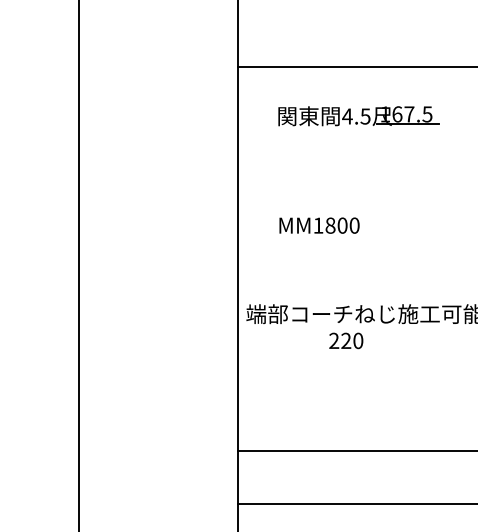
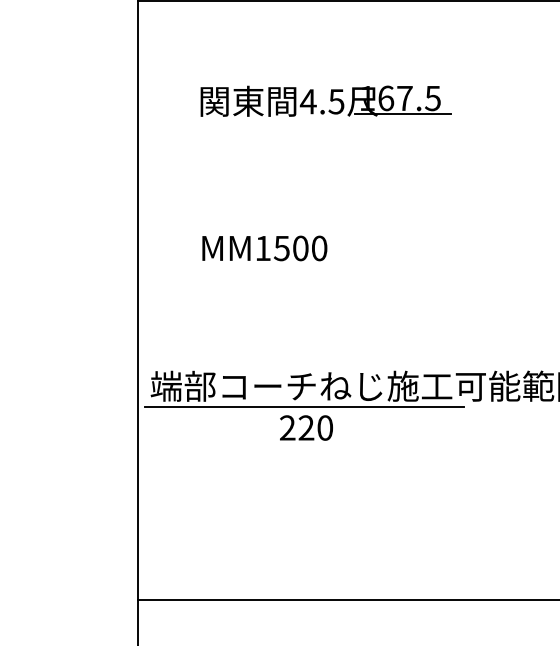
part: (358, 116) -> (325, 101), moved
text: (330, 225) -> (281, 248), MM1800 -> MM1500
line: (344, 327) -> (303, 407), added

